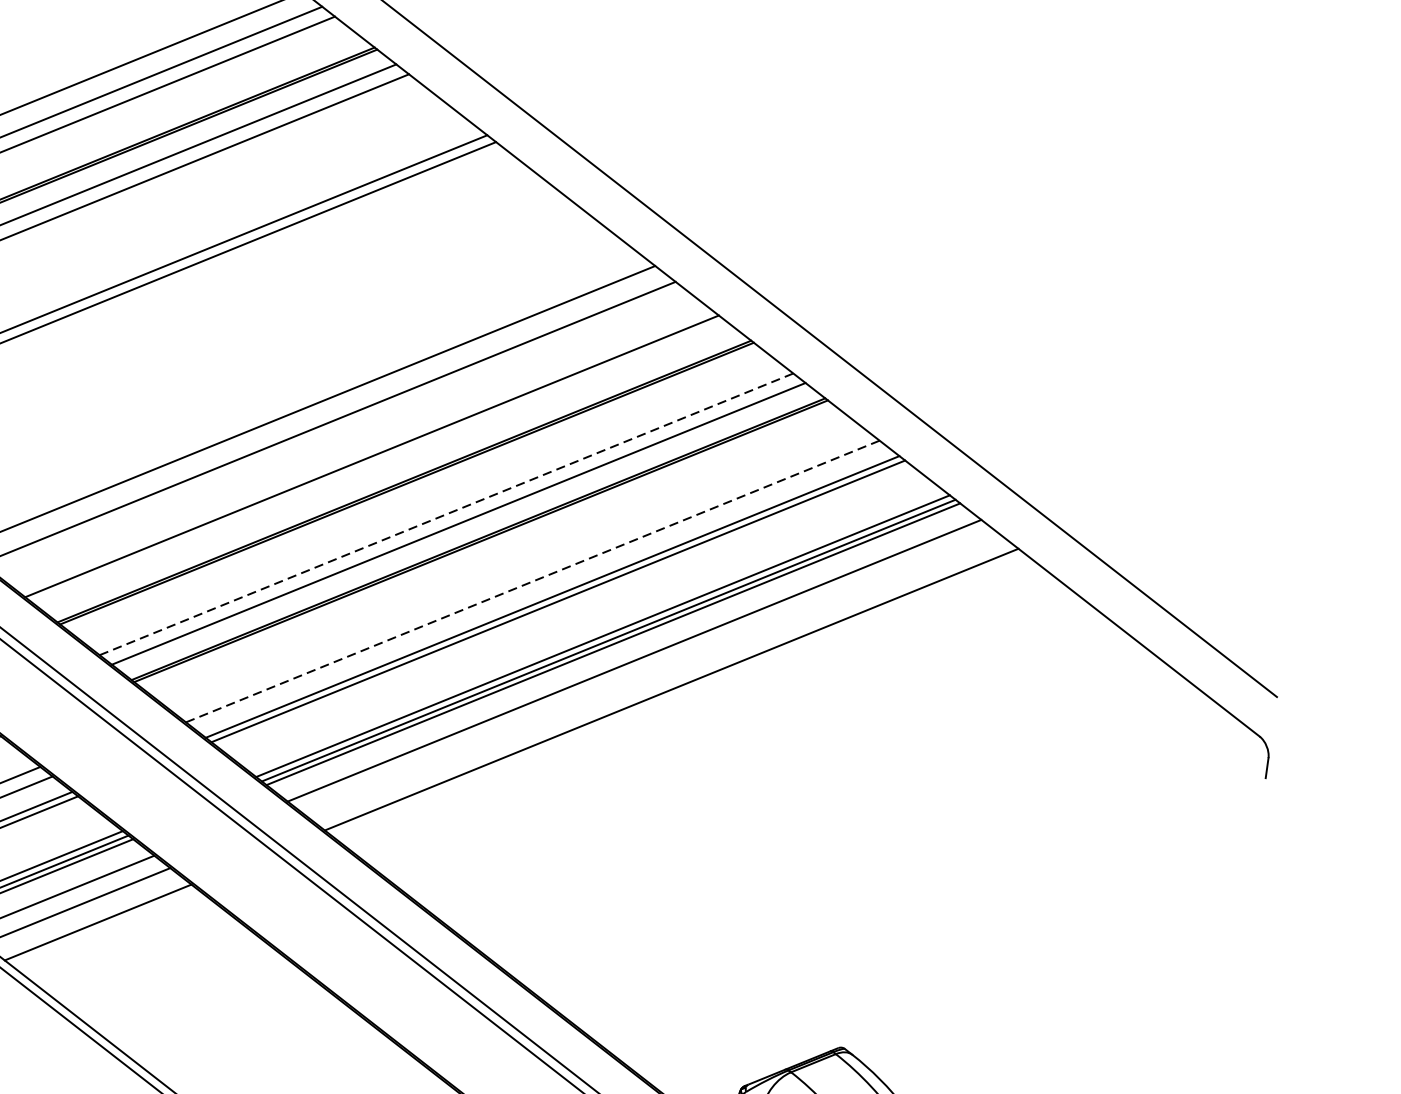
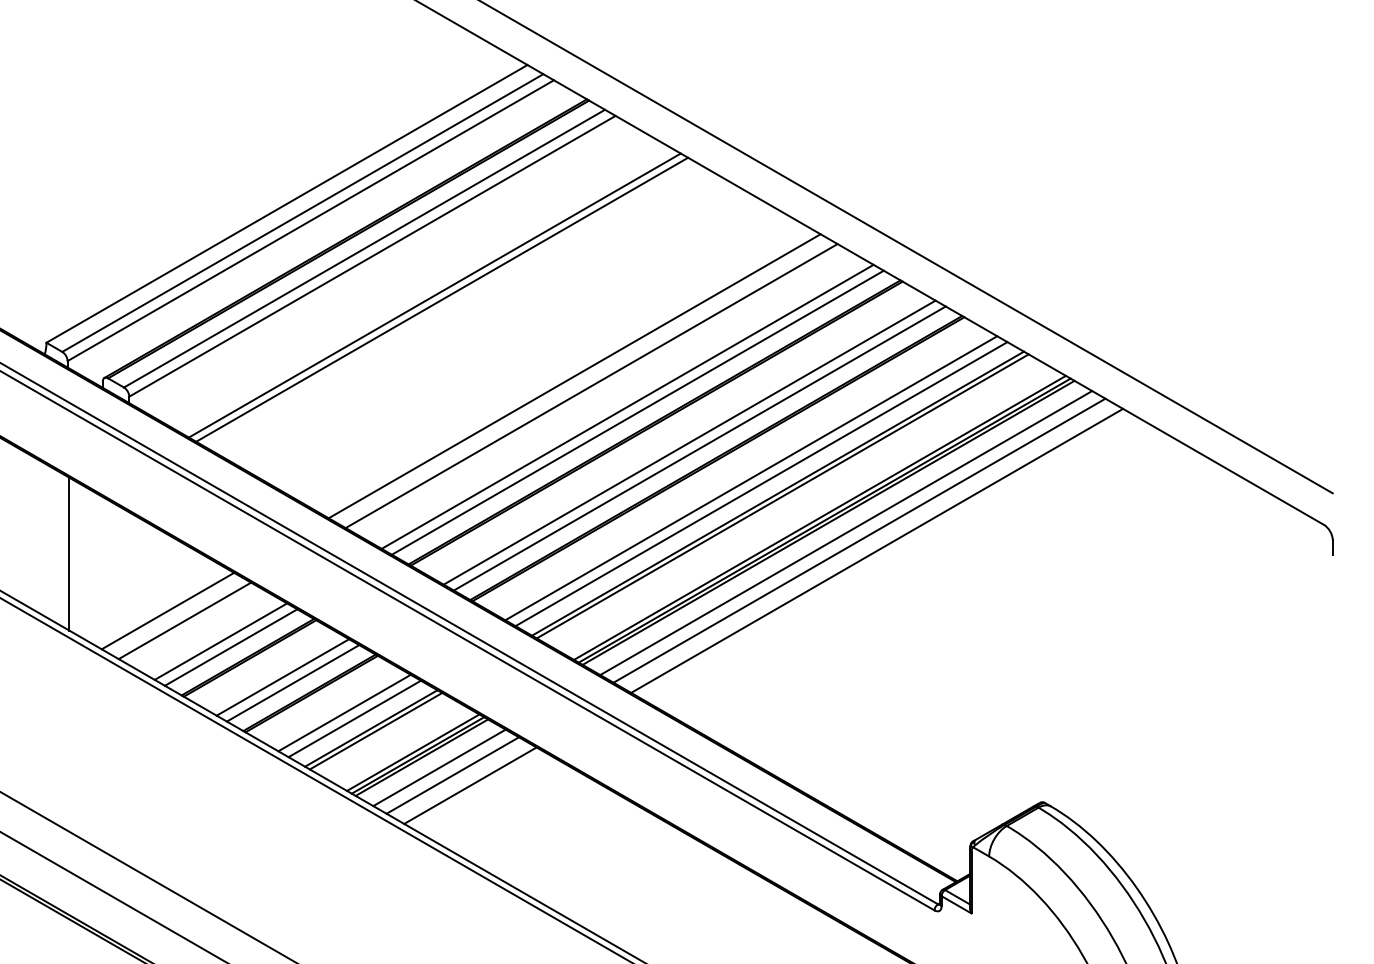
line: (383, 465) -> (637, 412), added
line: (446, 514) -> (689, 442), dashed -> solid
line: (520, 572) -> (751, 478), added
line: (532, 581) -> (761, 484), dashed -> solid
line: (650, 672) -> (859, 540), added

